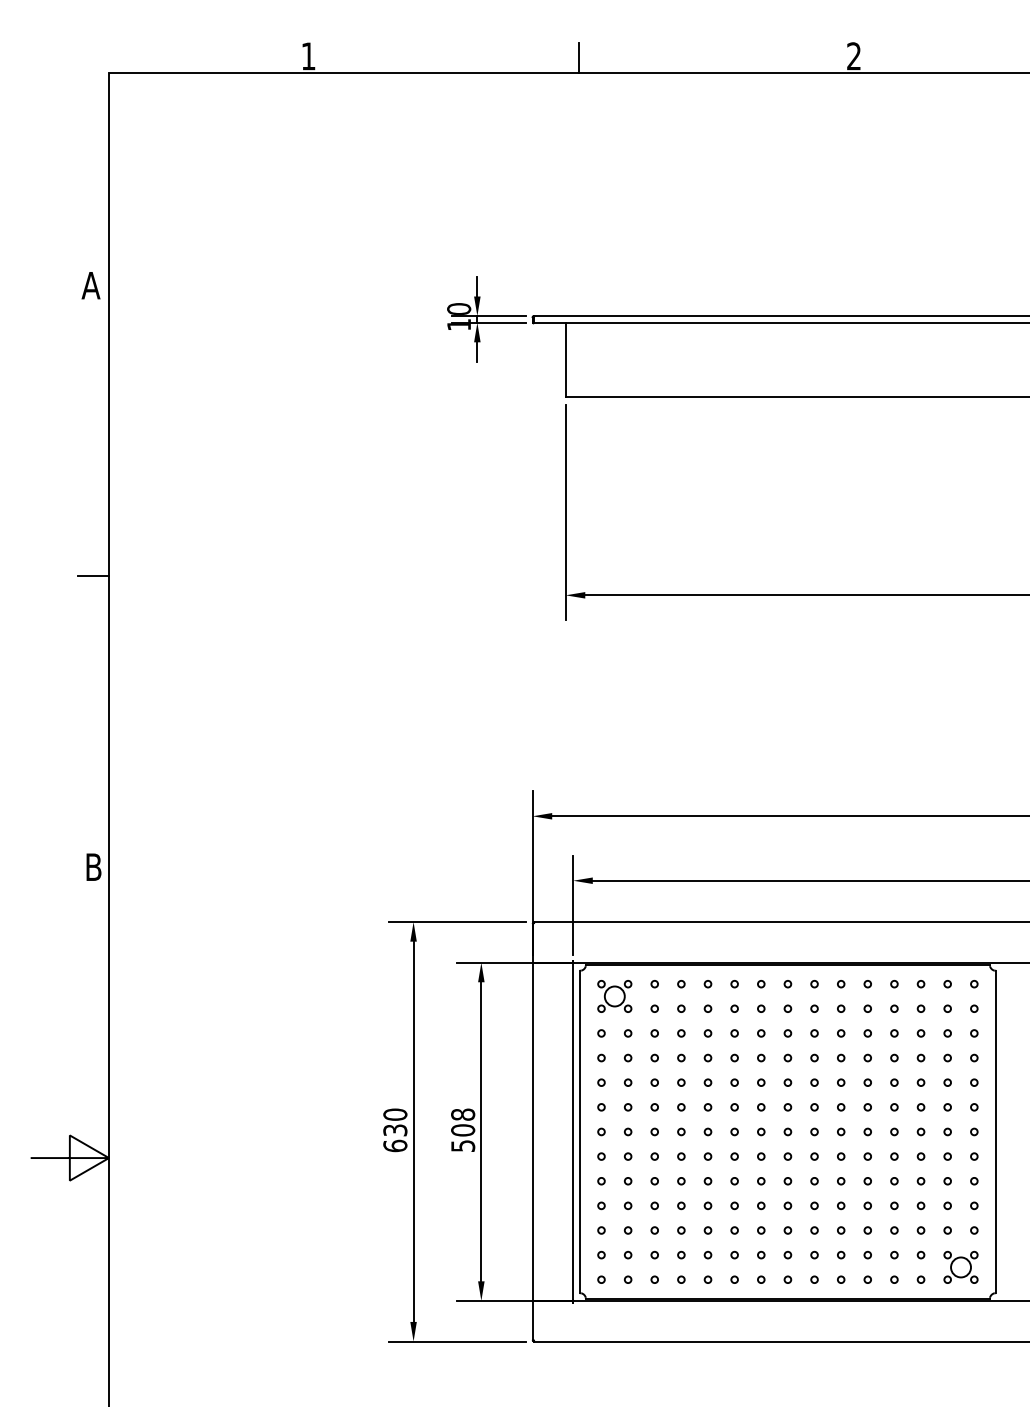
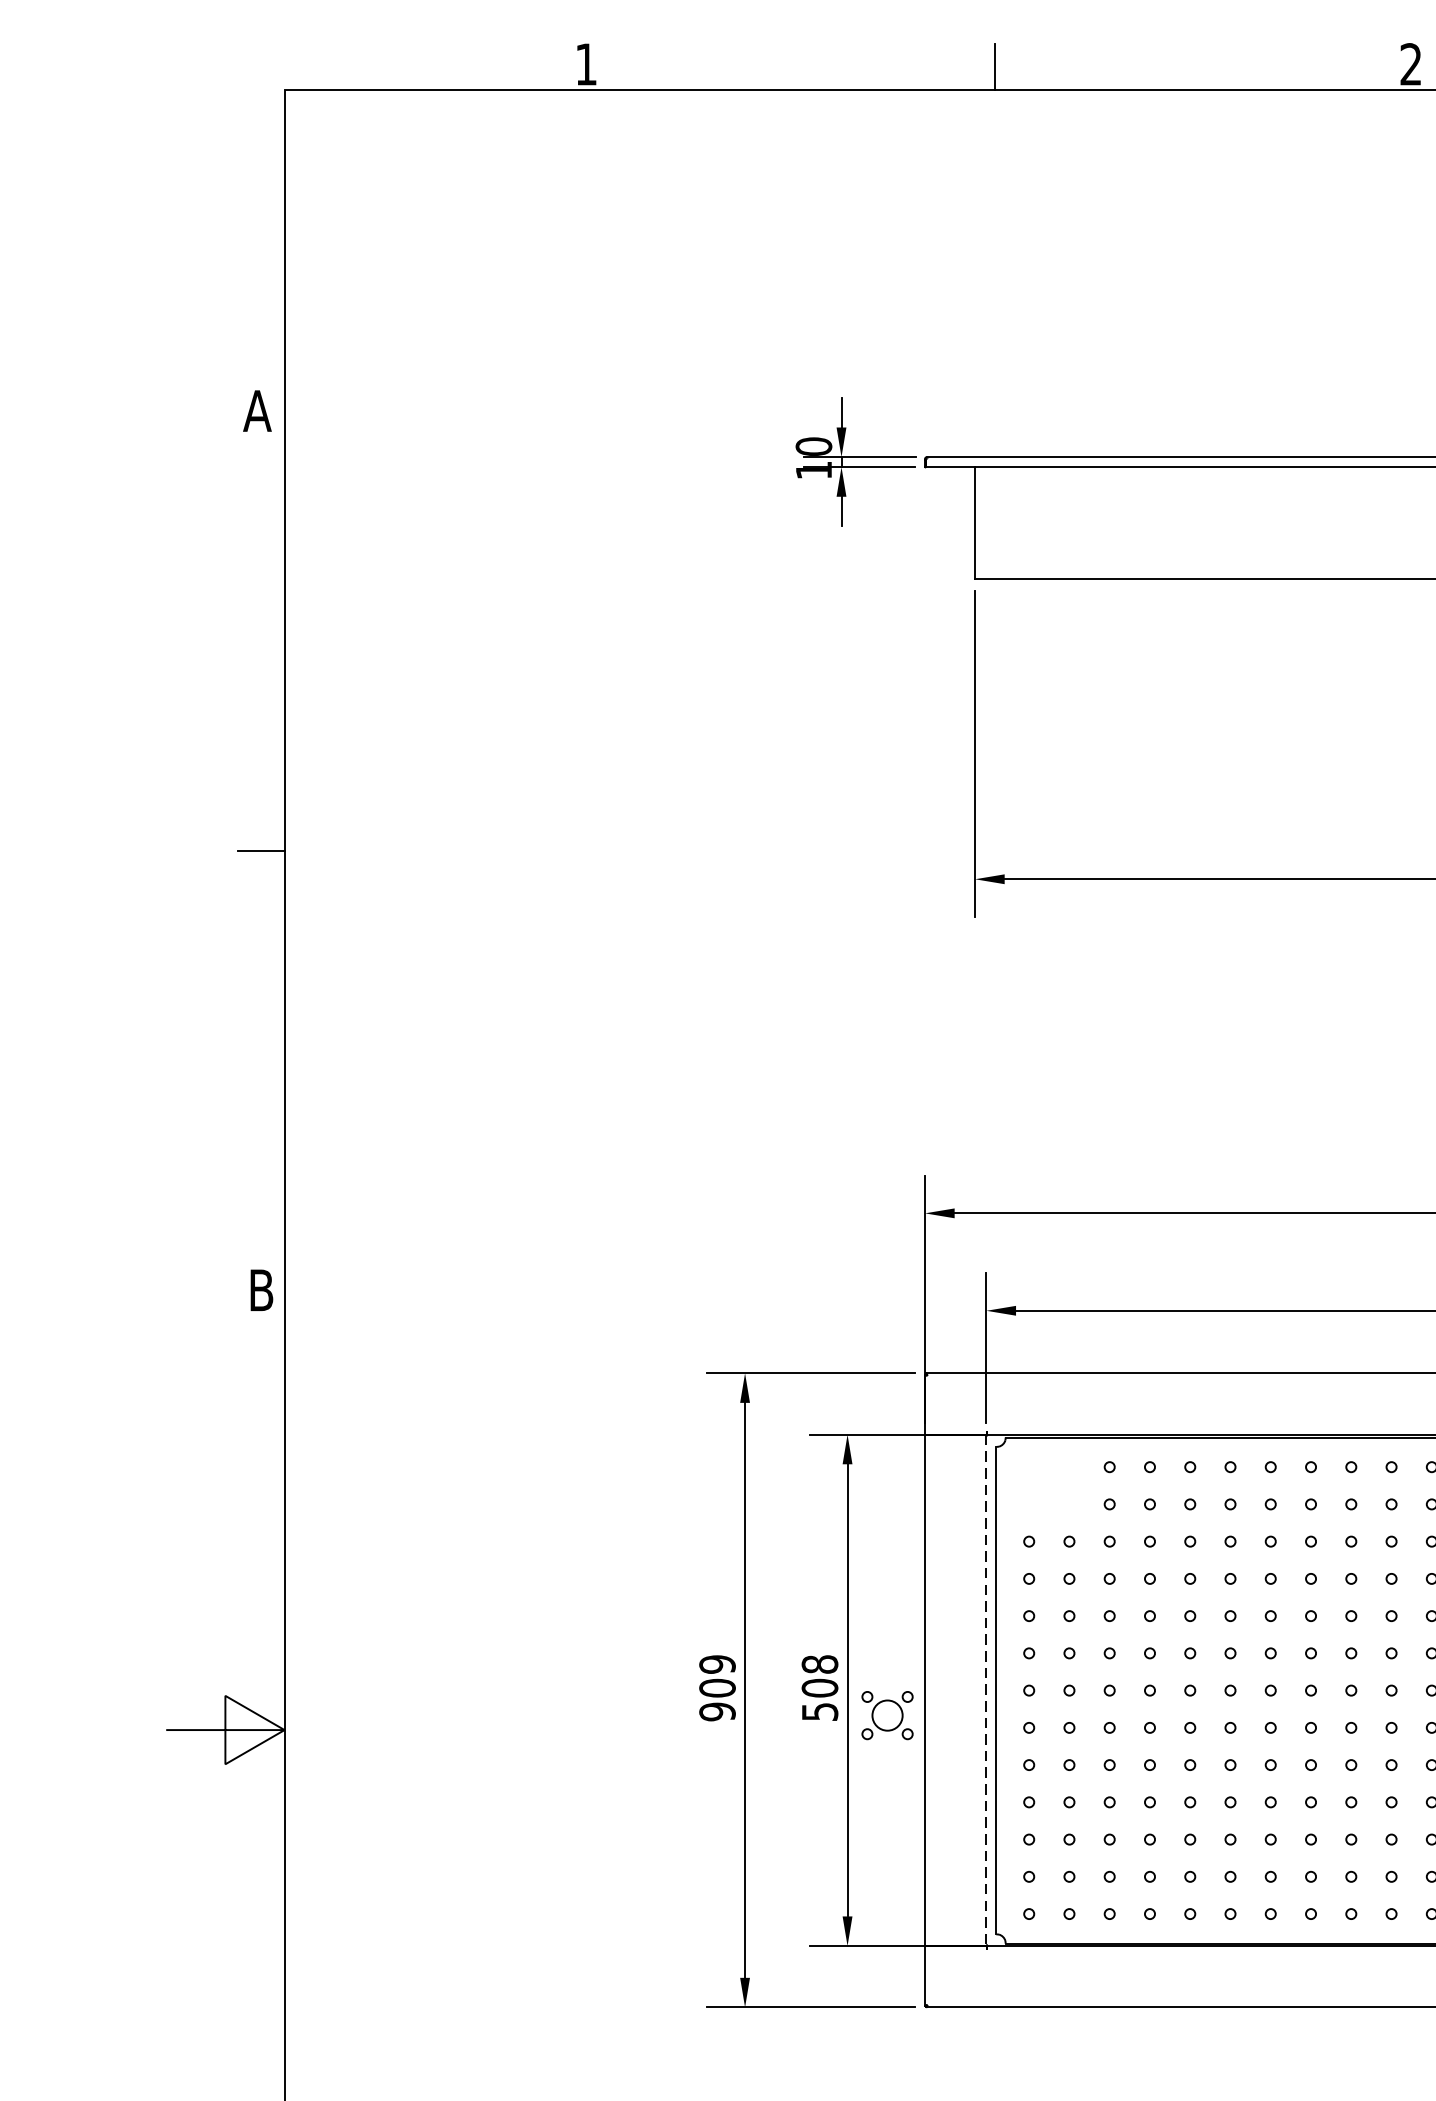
part: (614, 996) -> (887, 1715), moved
text: (395, 1130) -> (717, 1688), 630 -> 909
line: (573, 1132) -> (986, 1691), solid -> dashed

